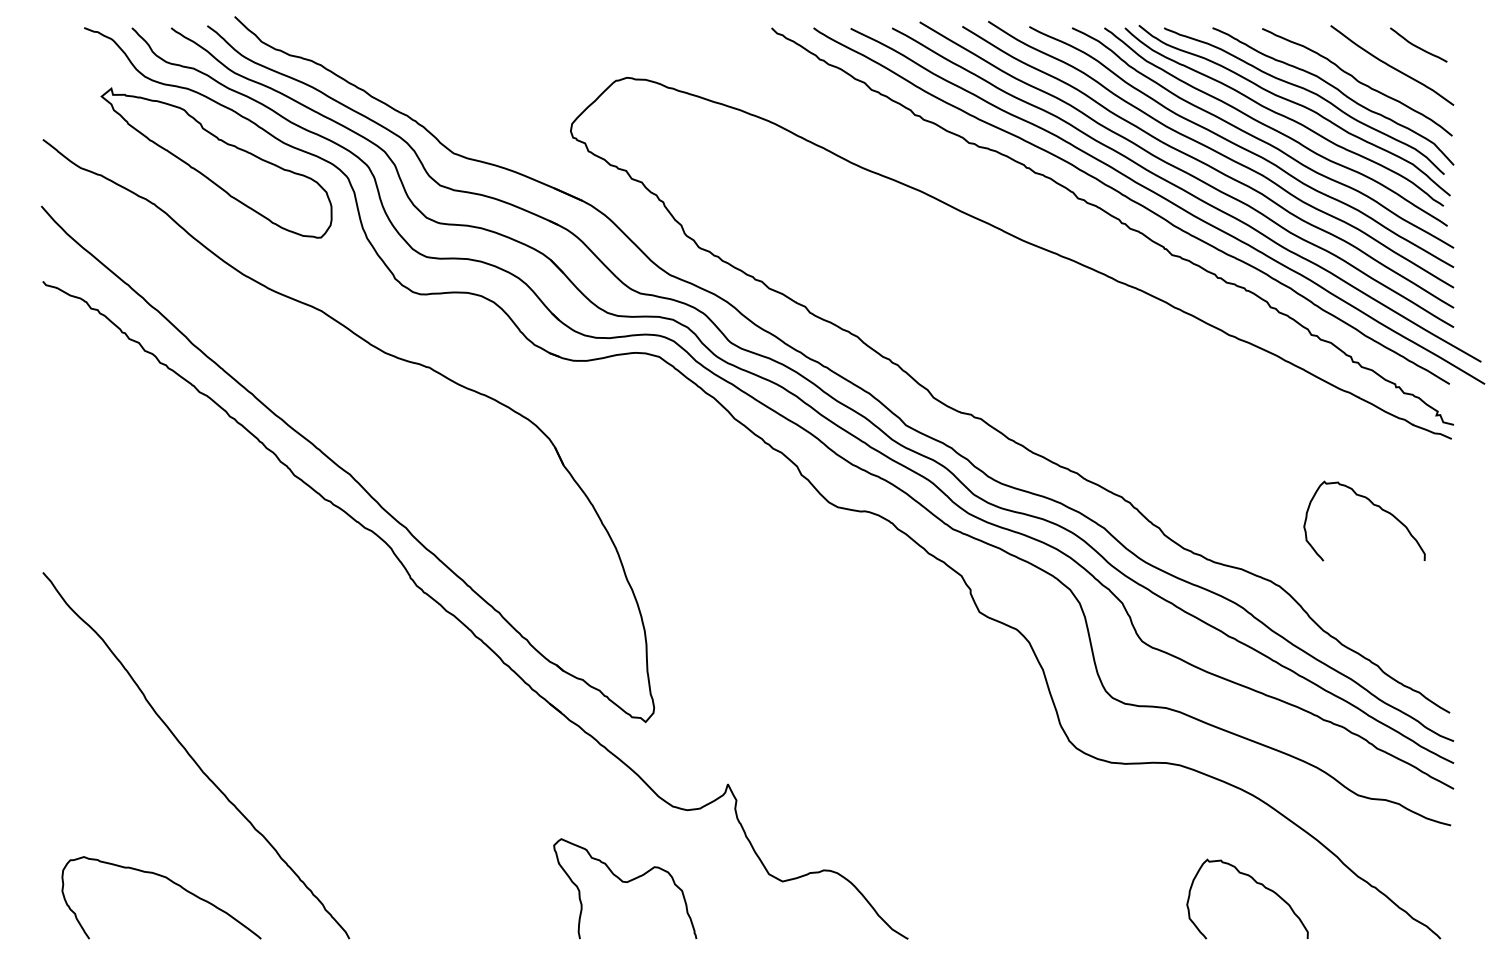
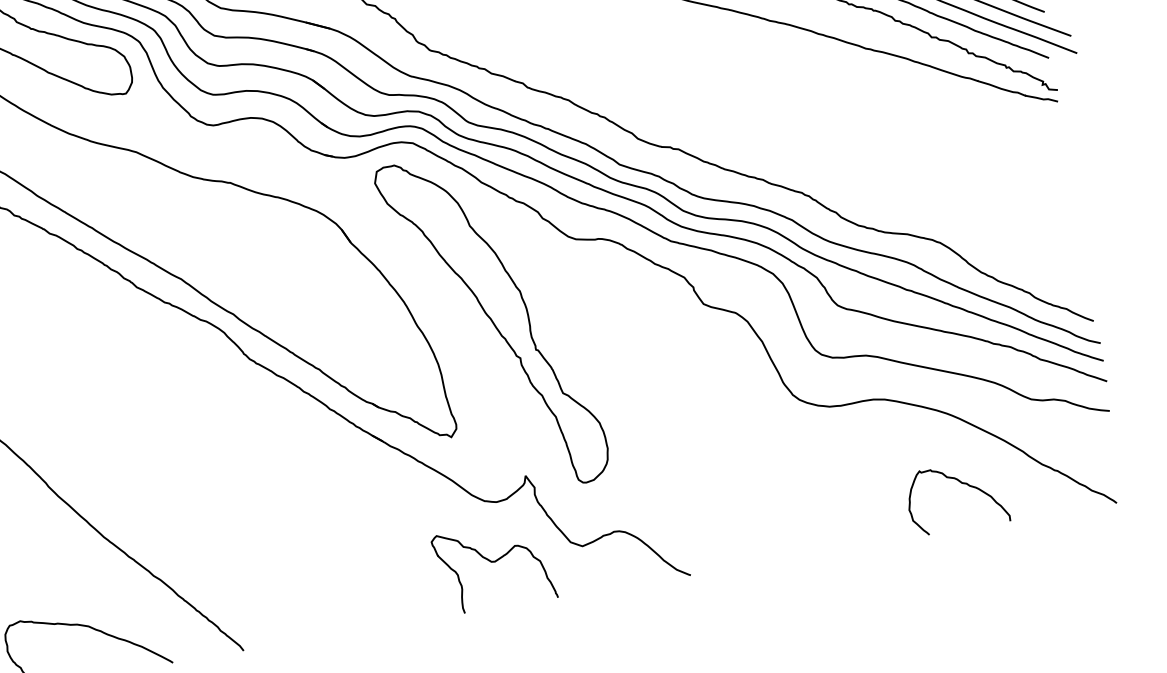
curve: (1373, 505) -> (1004, 165), removed
part: (719, 592) -> (492, 323), added
curve: (625, 882) -> (493, 562), moved

